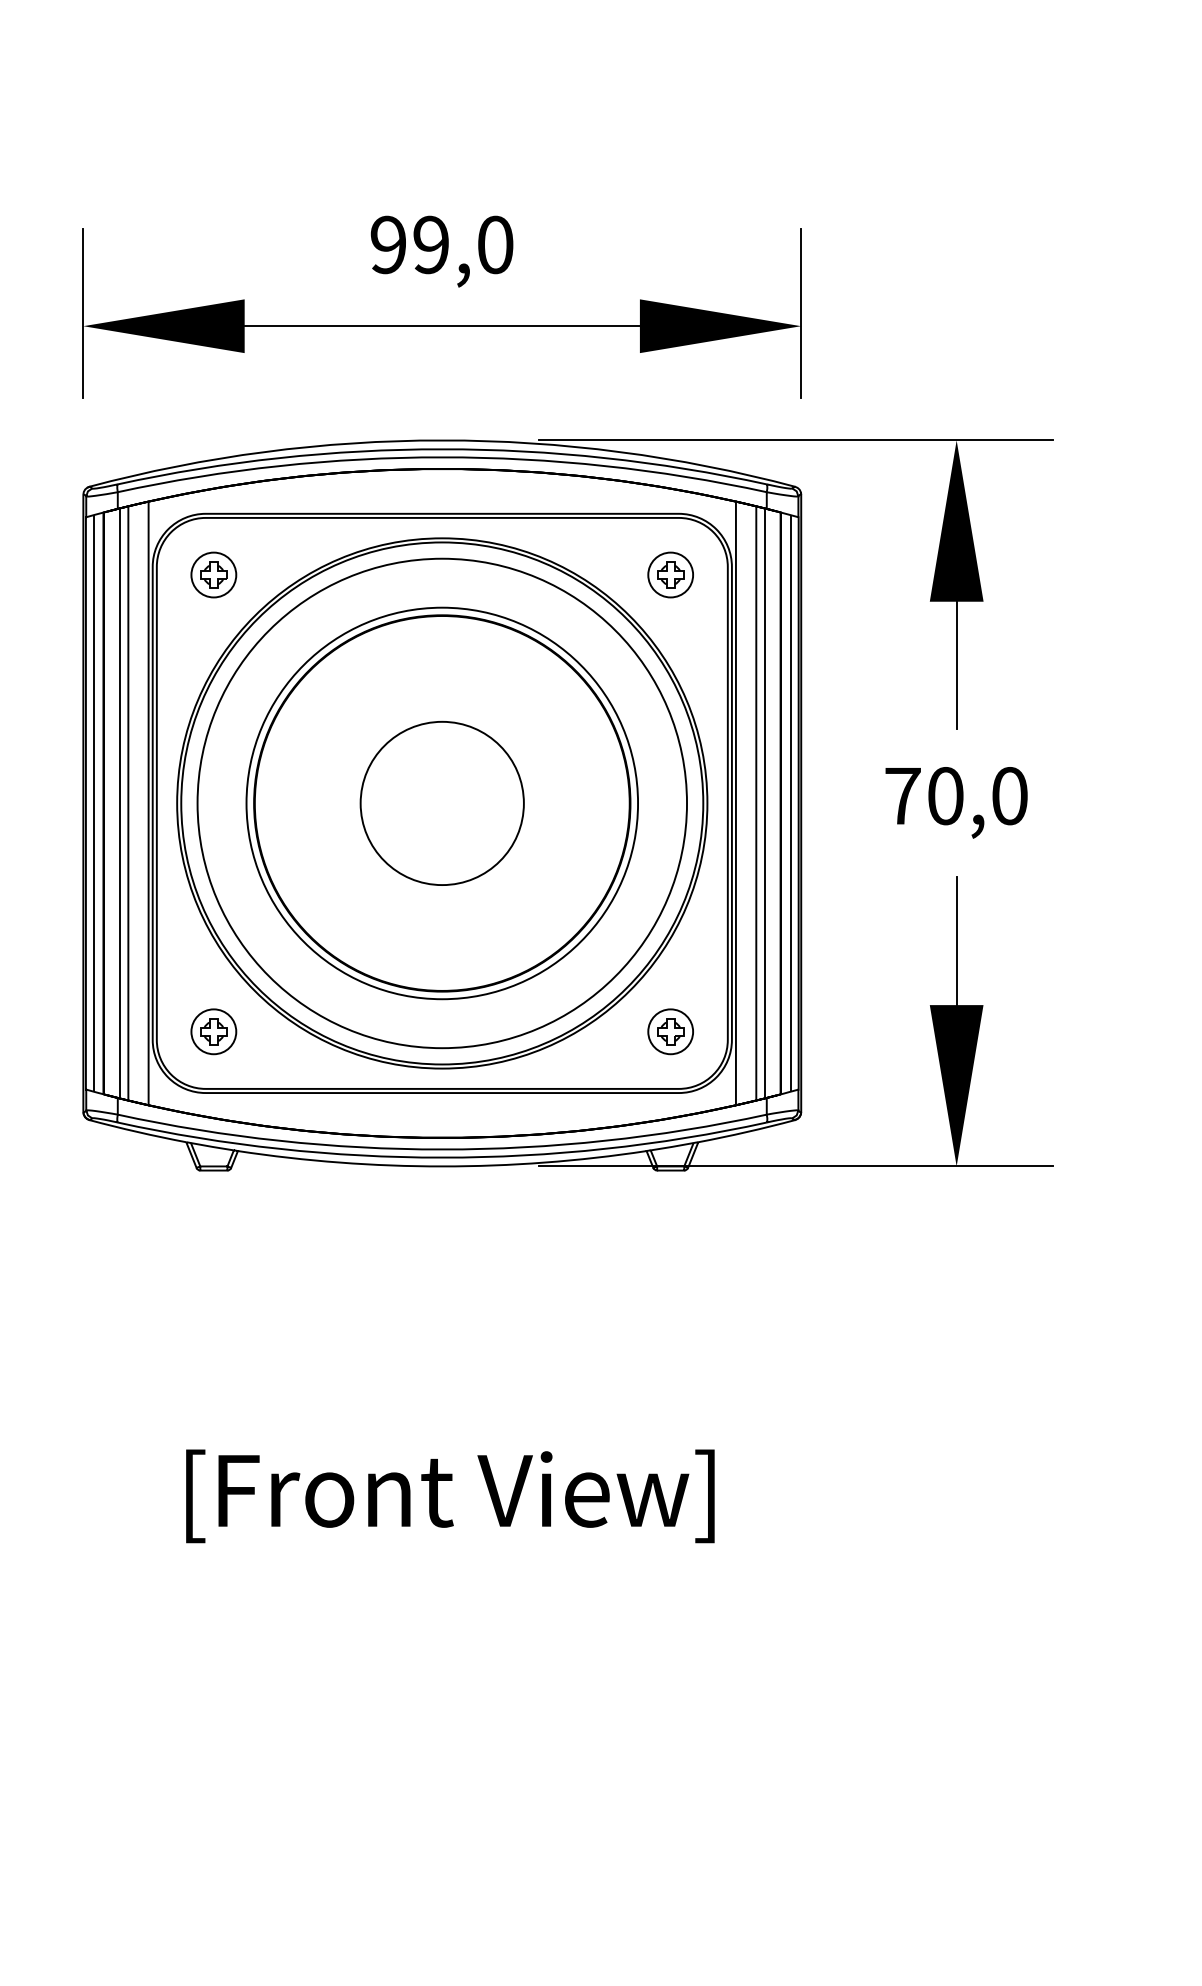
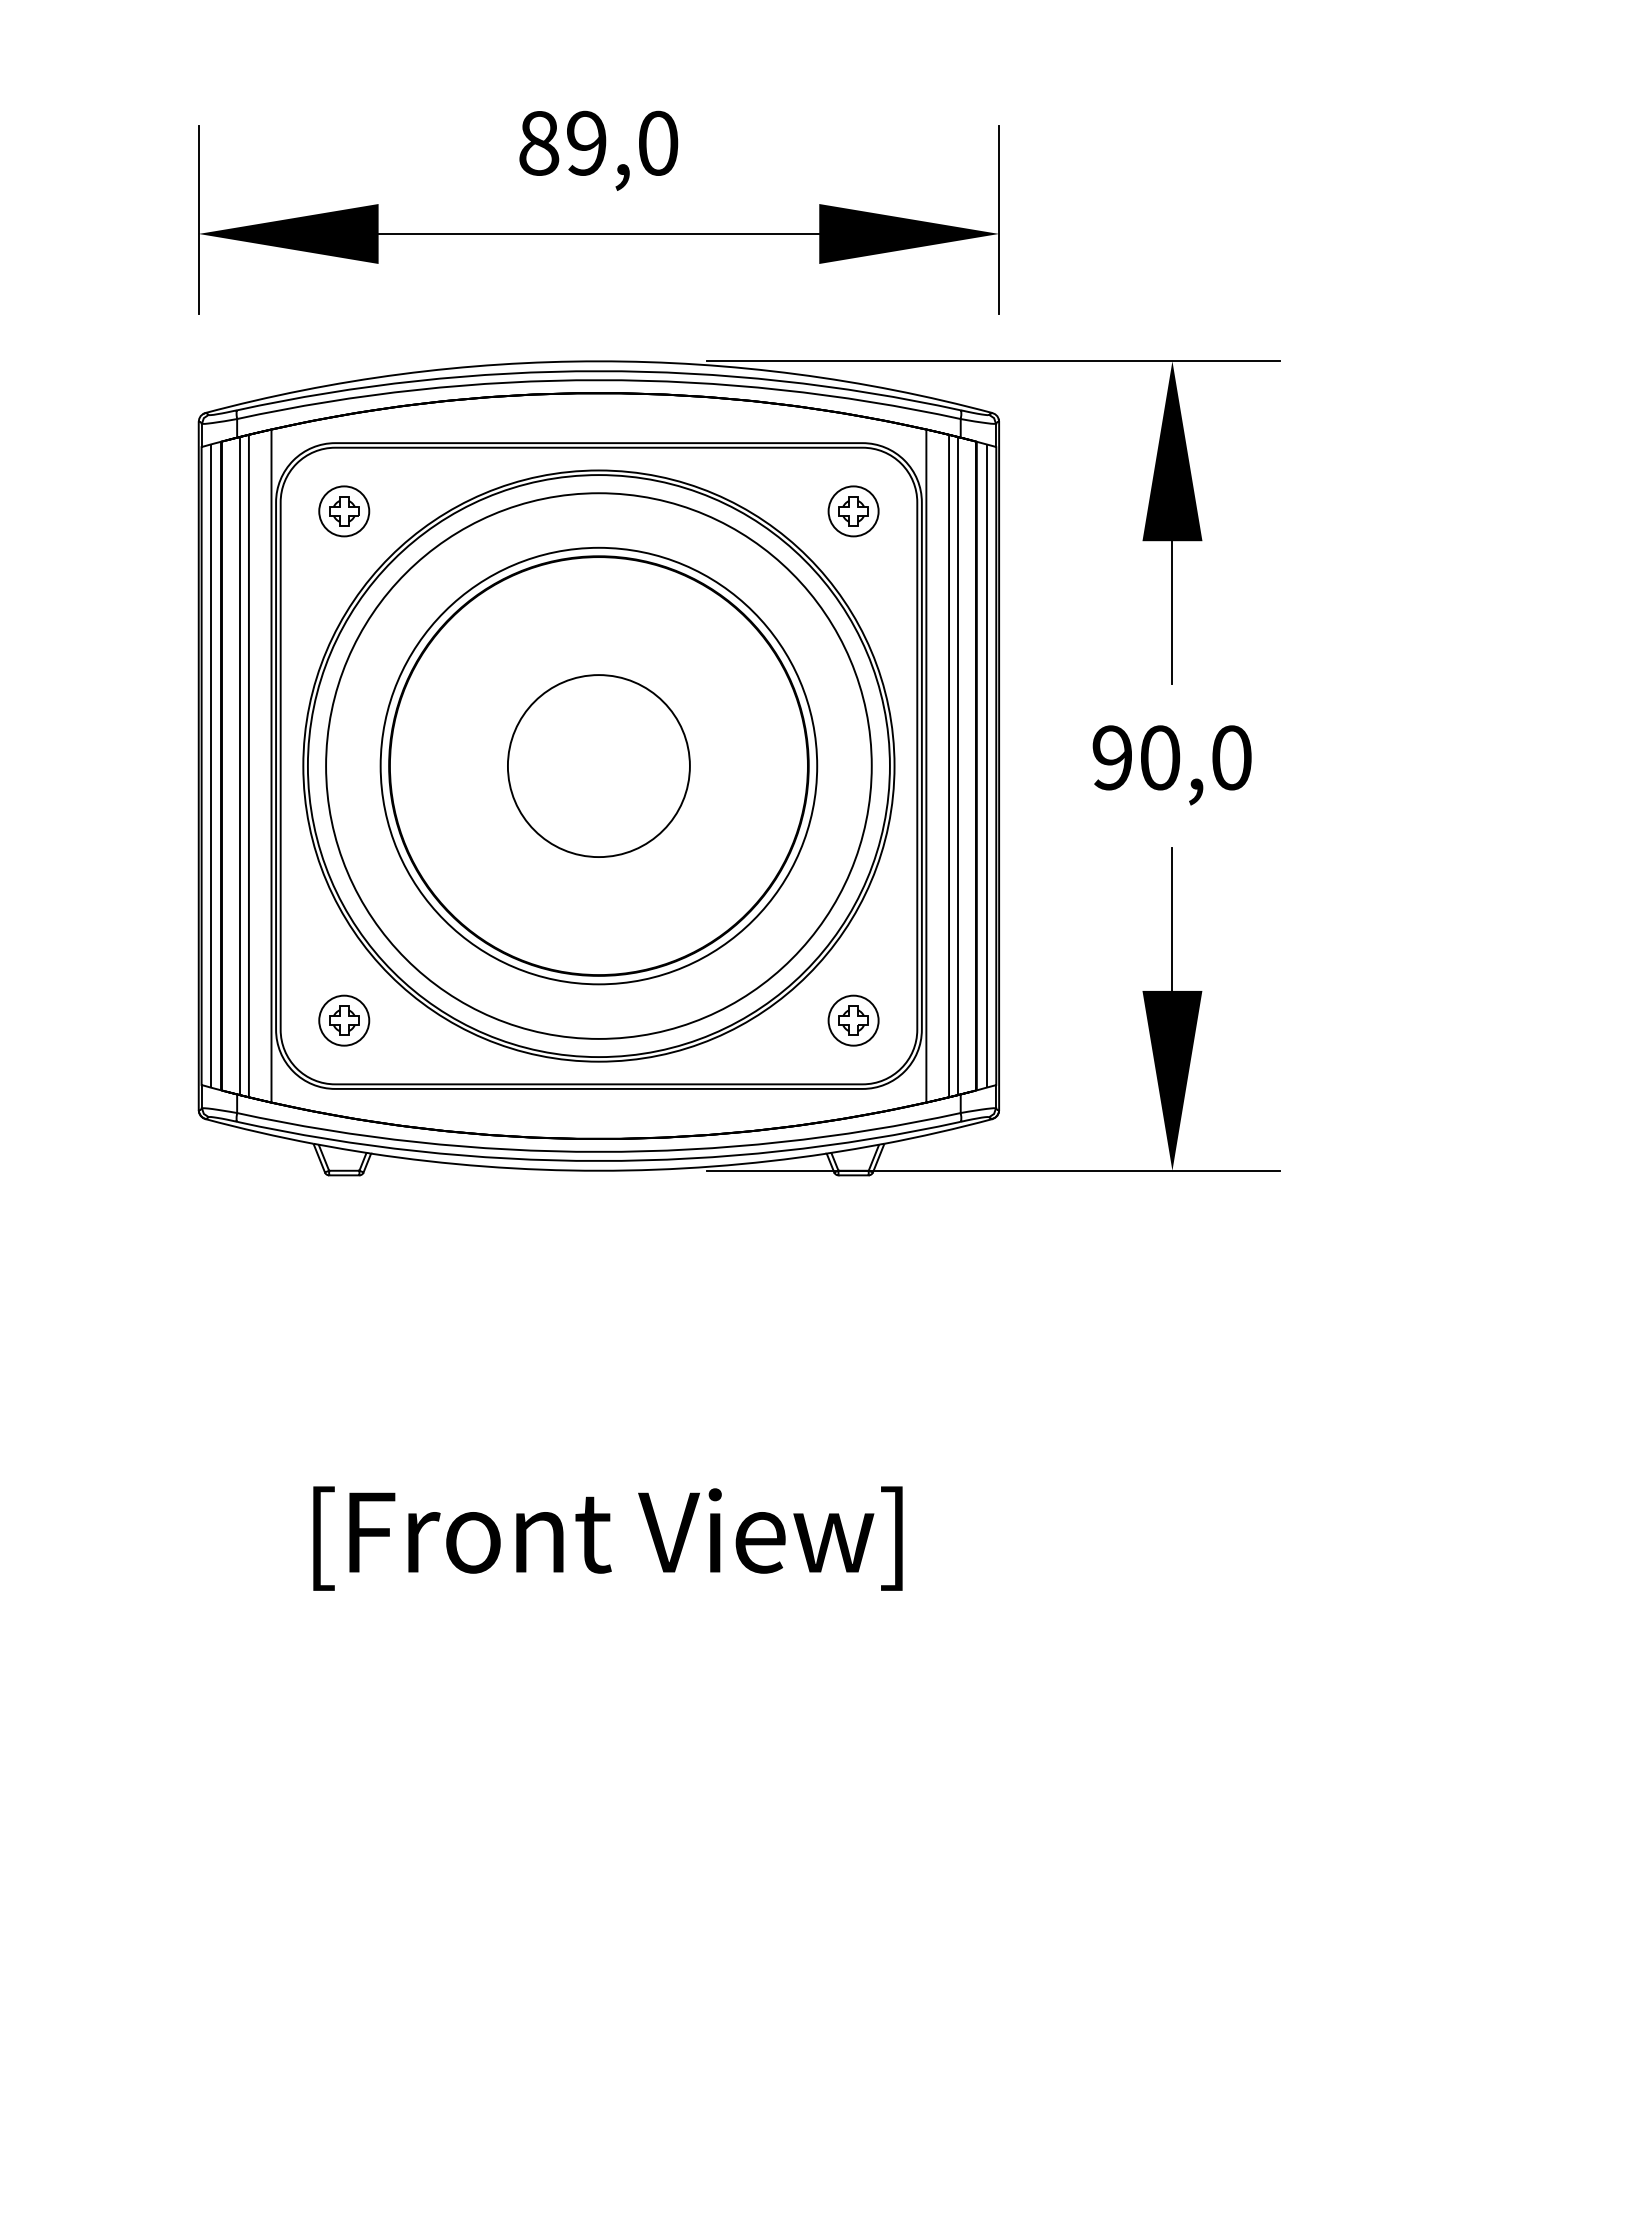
text: (388, 244) -> (539, 142), 99,0 -> 89,0
text: (902, 795) -> (1112, 757), 70,0 -> 90,0

